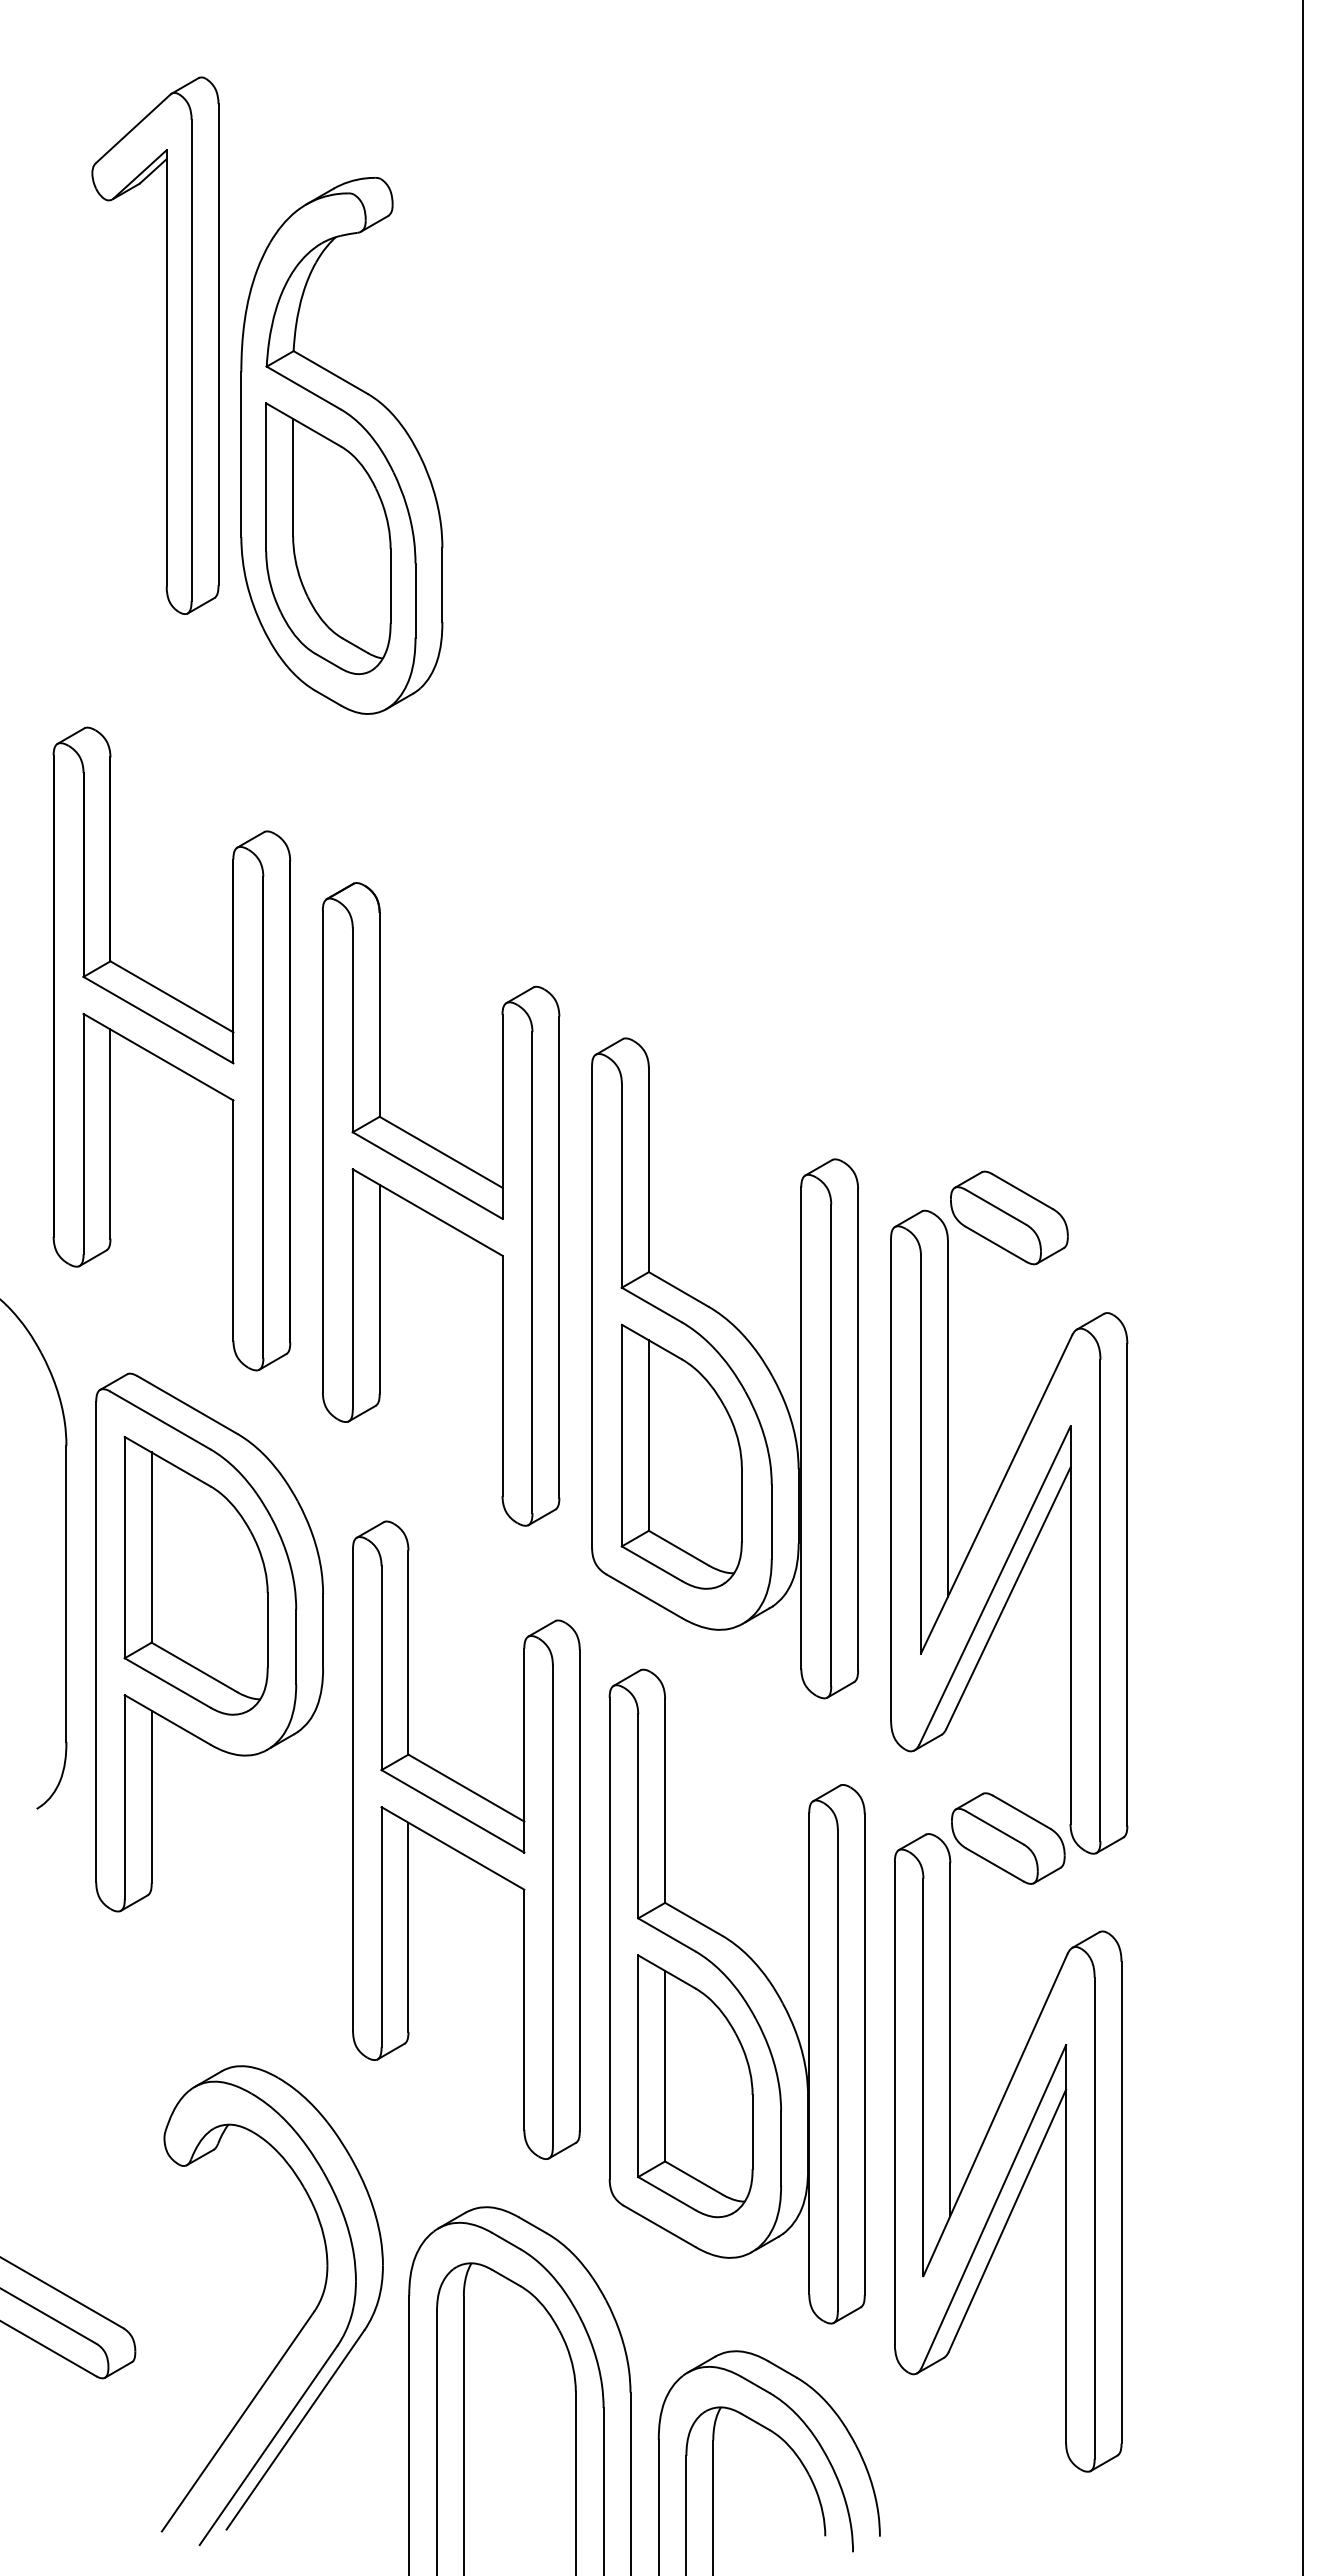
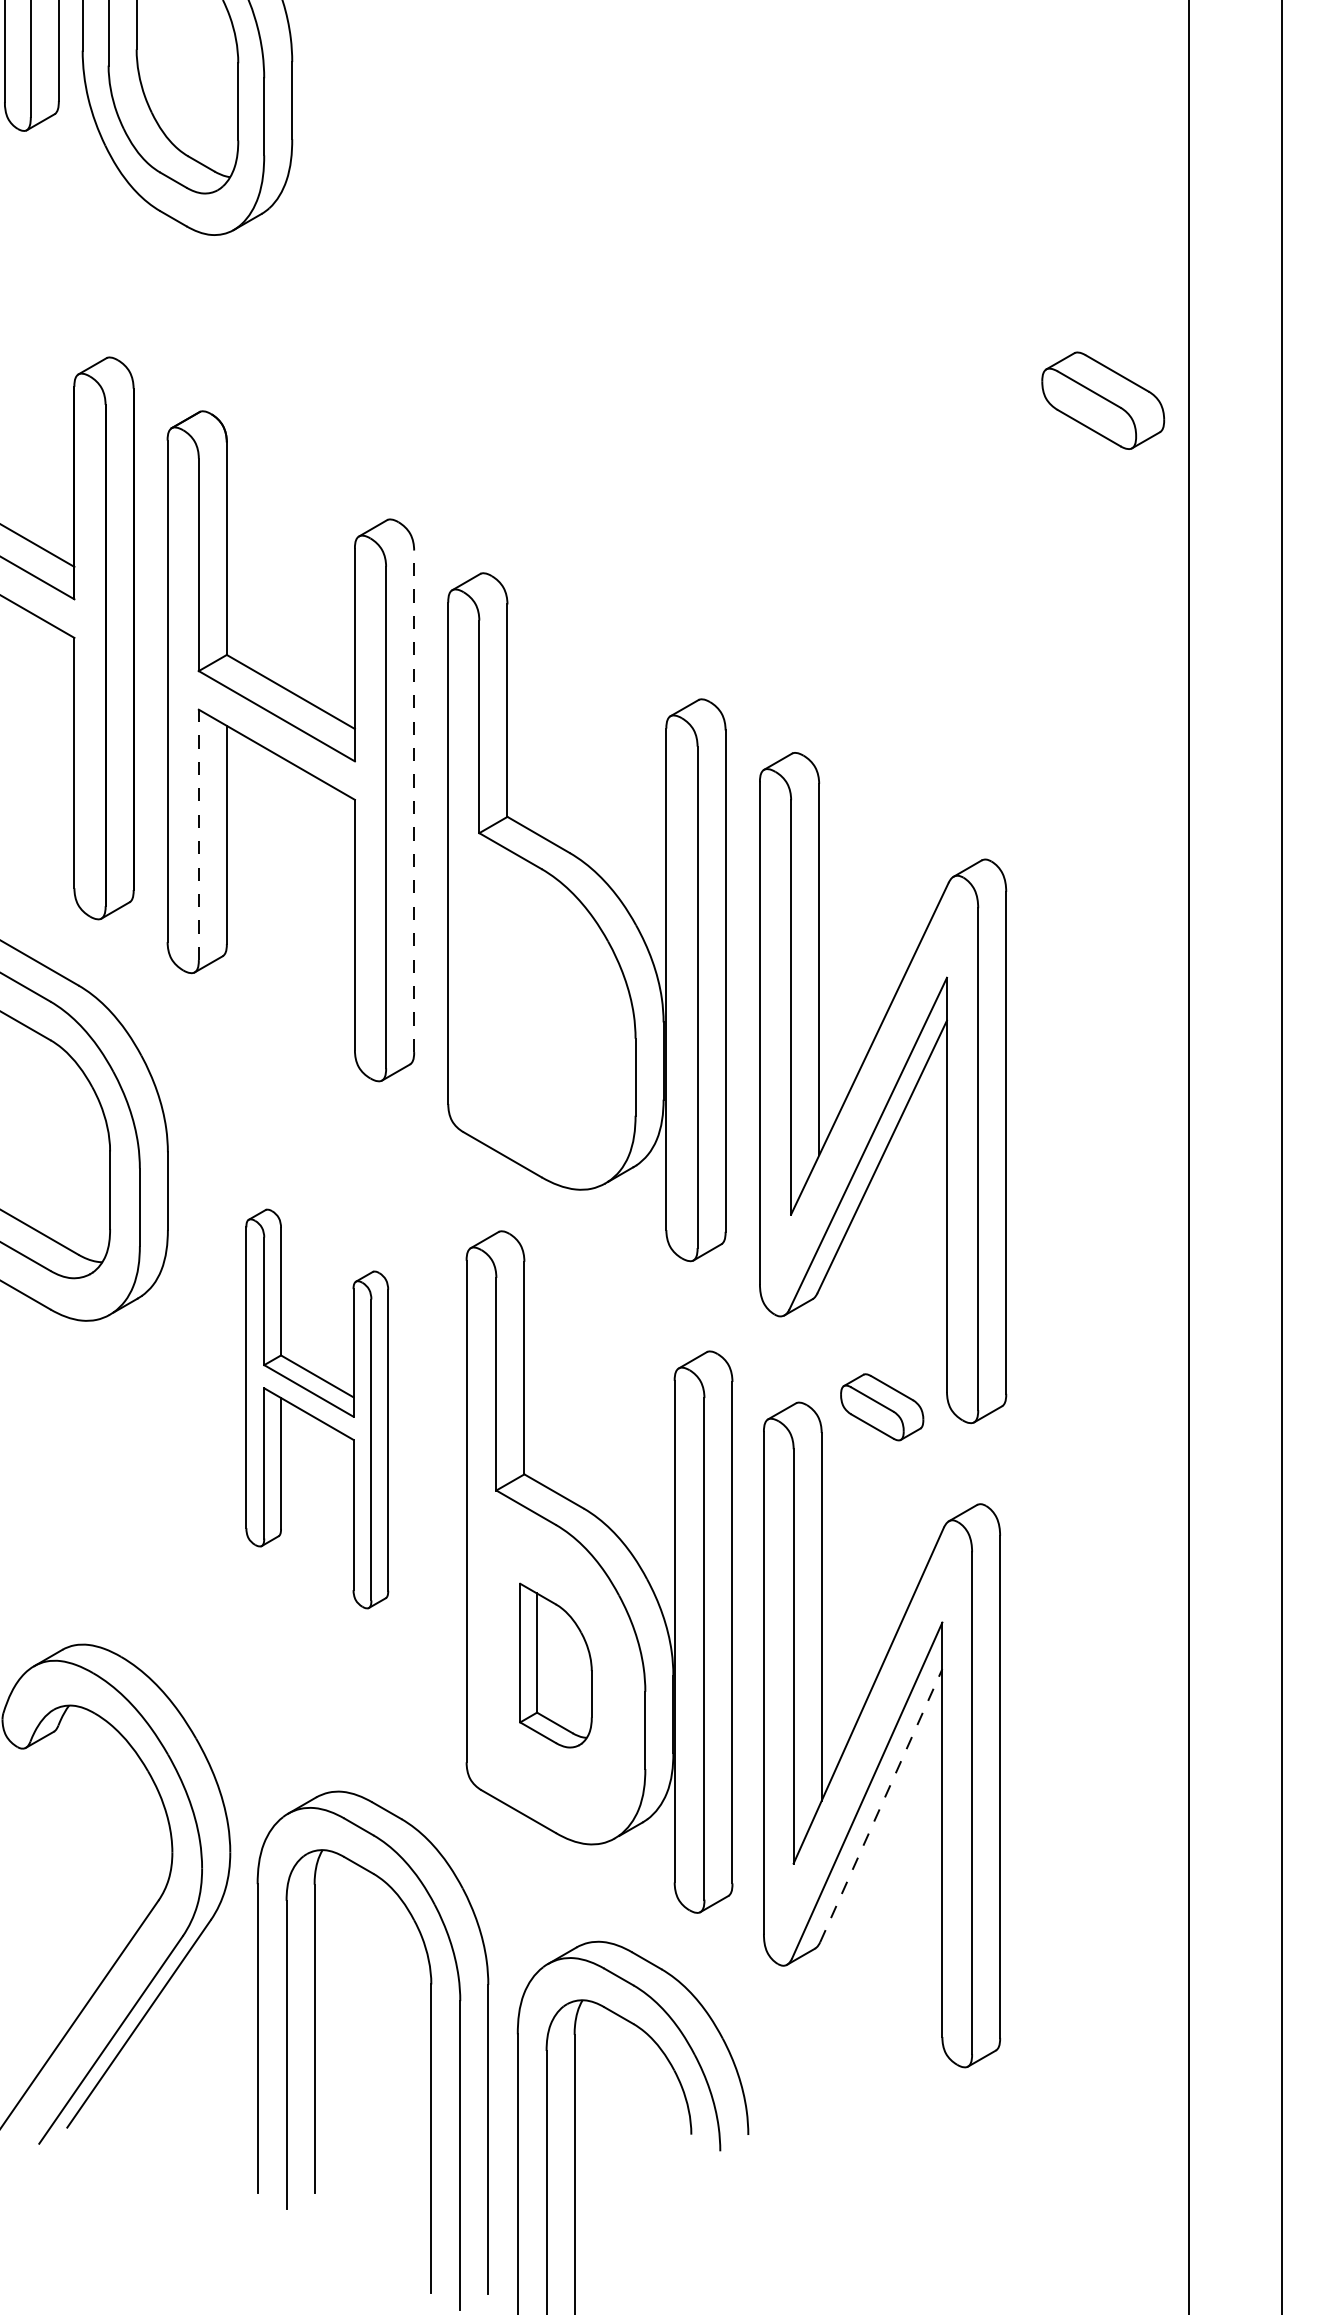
part: (1009, 1217) -> (1103, 400), moved
line: (559, 1257) -> (414, 801), solid -> dashed
line: (352, 1288) -> (198, 833), solid -> dashed
part: (681, 1456) -> (541, 1009), removed
part: (1008, 1838) -> (882, 1407), size x0.7
part: (466, 1839) -> (317, 1408), size x0.6
part: (695, 2086) -> (556, 1665), size x0.6
line: (1007, 2220) -> (881, 1805), solid -> dashed

